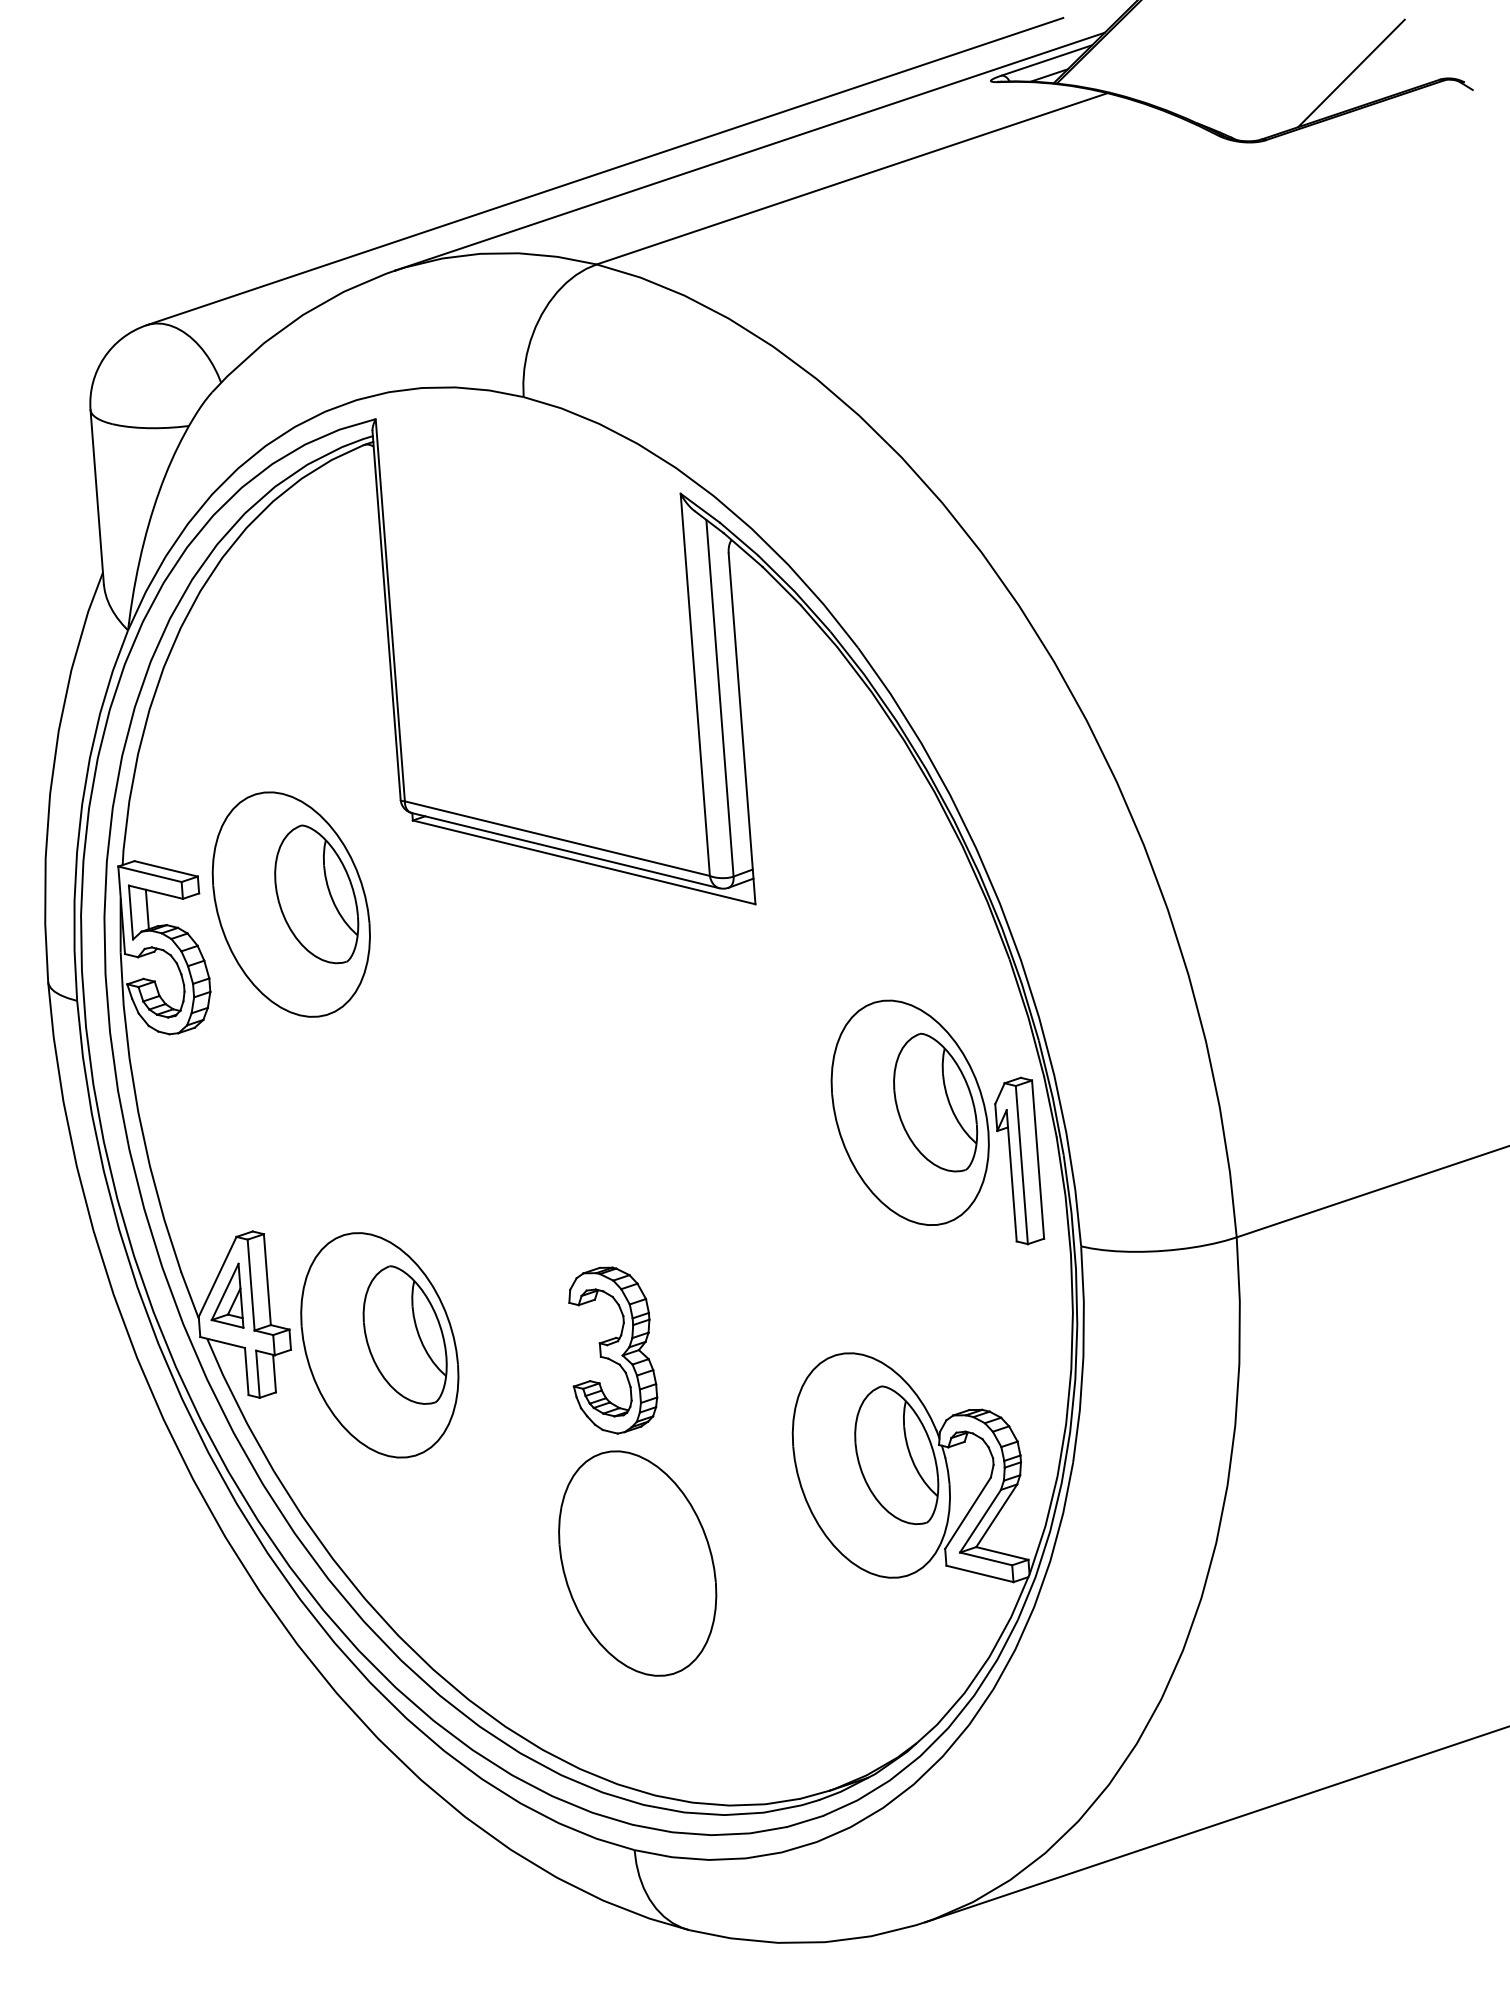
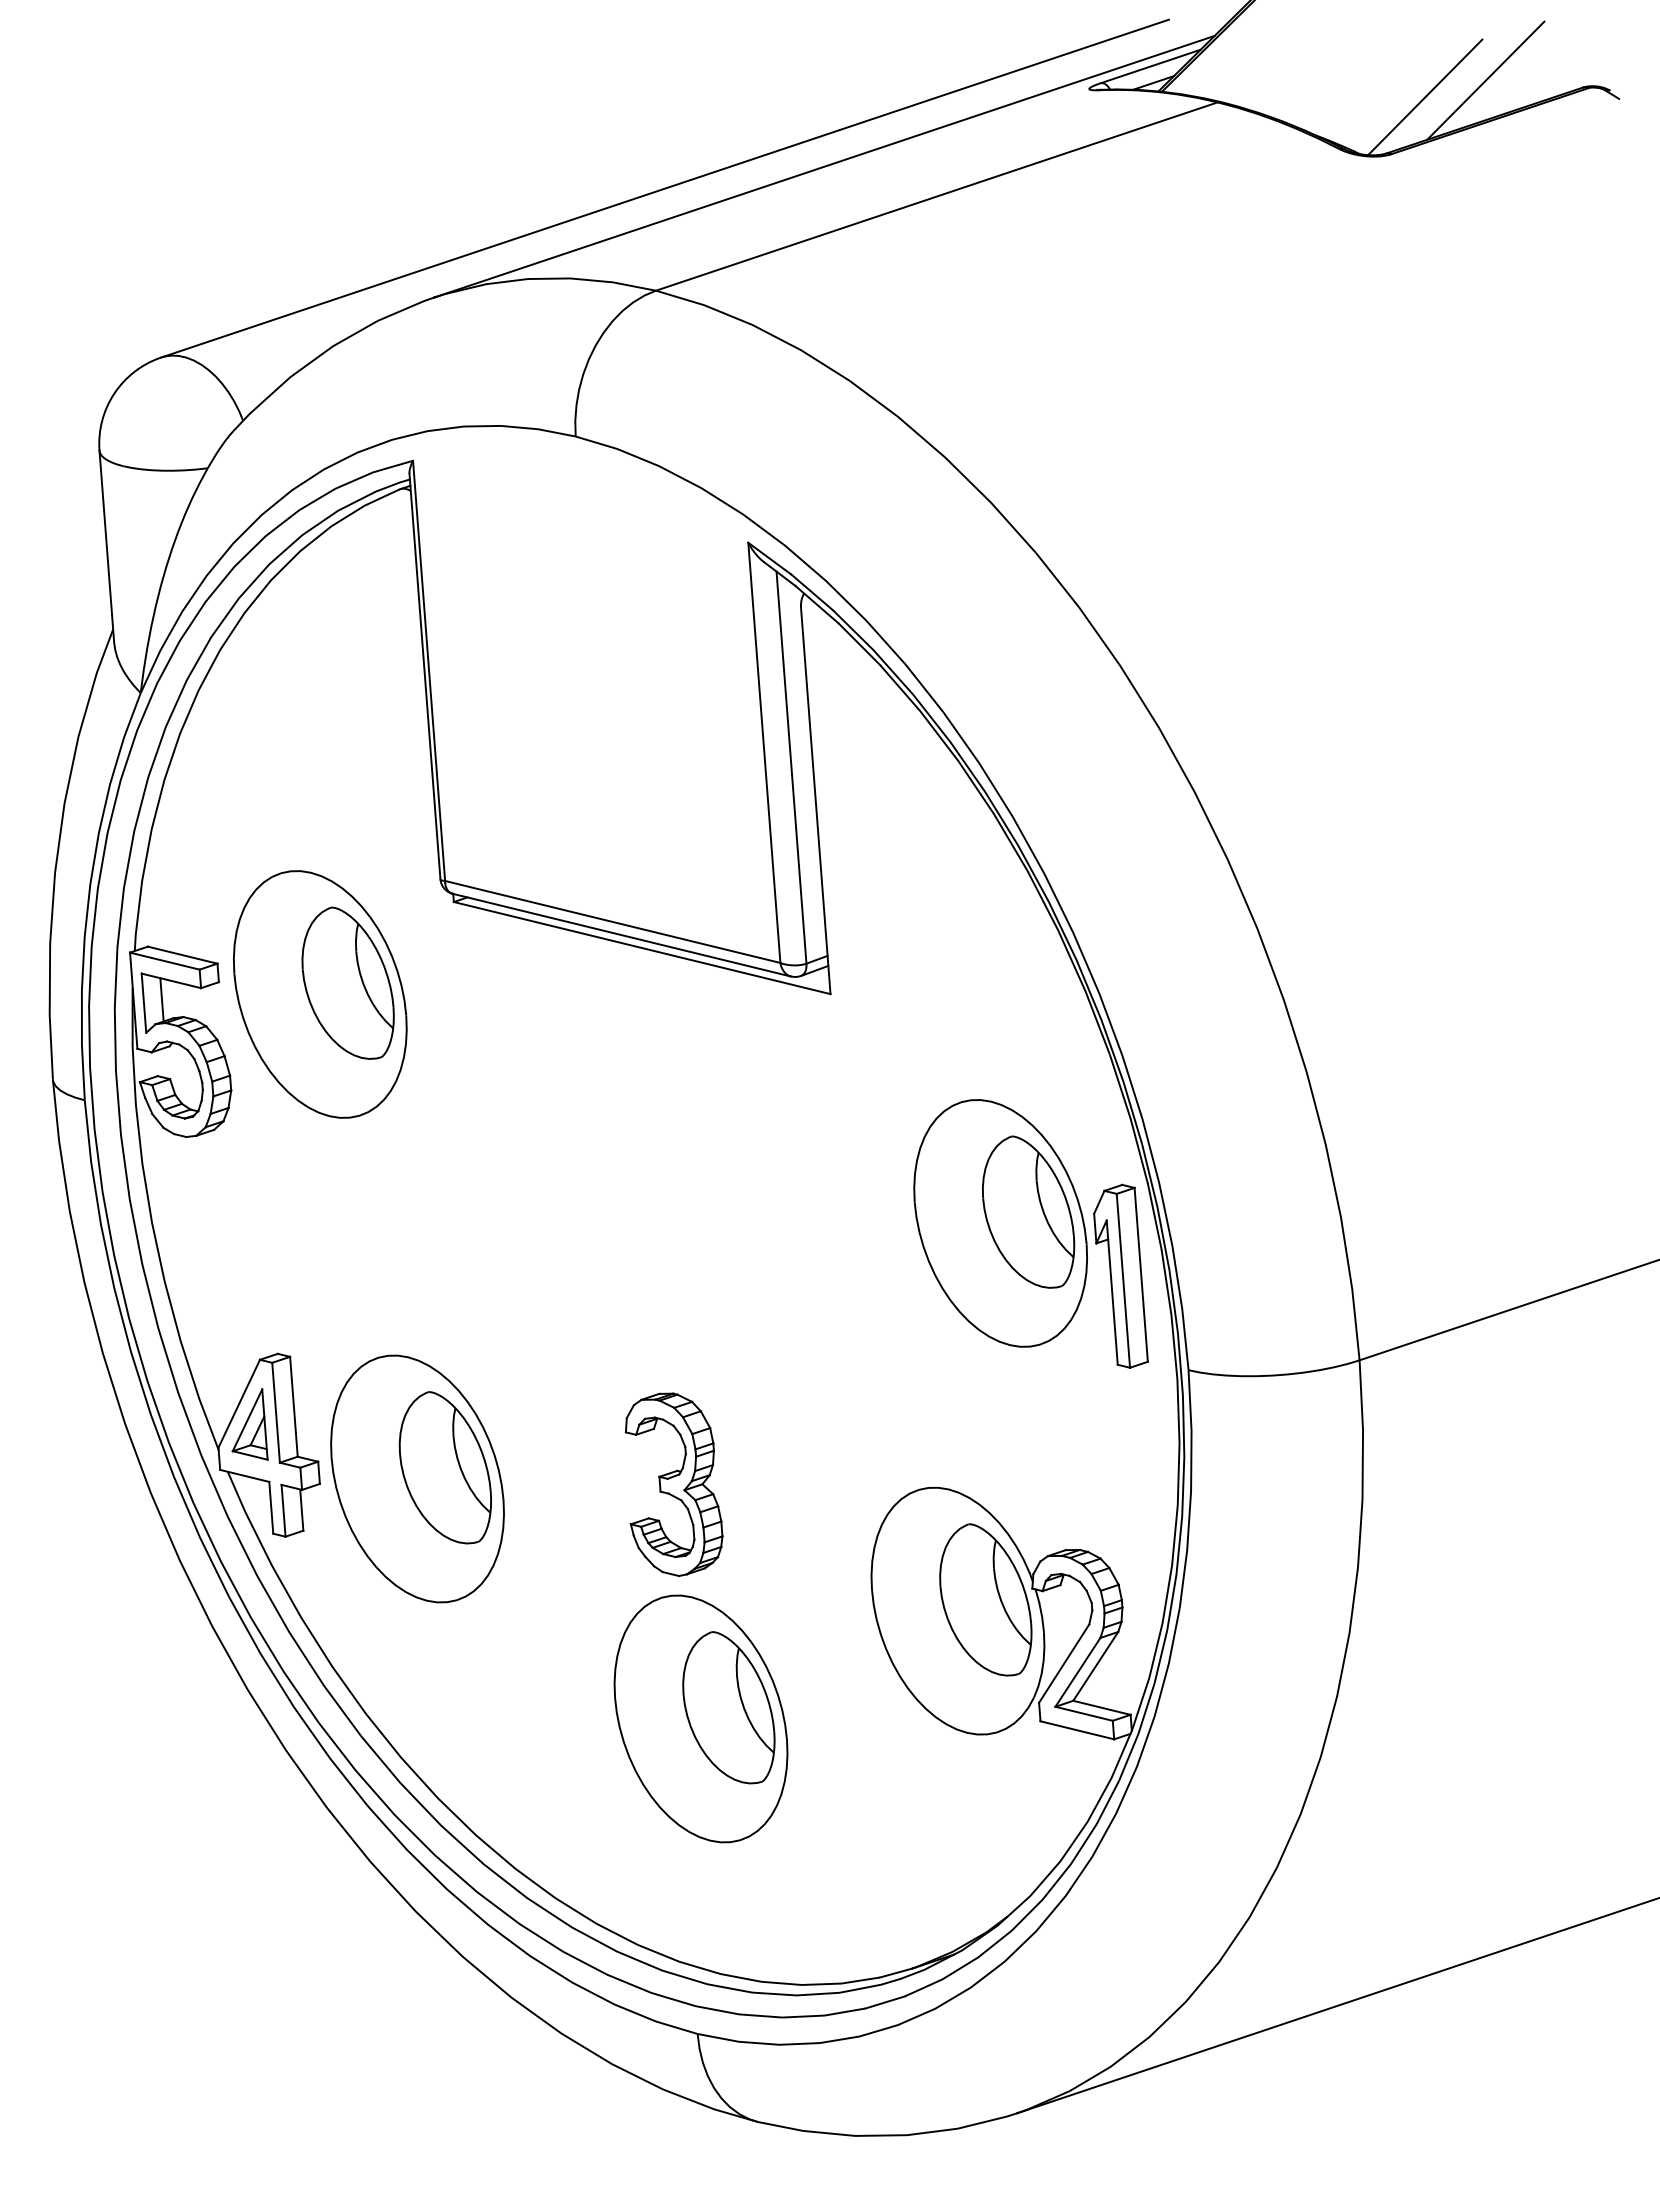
line: (1296, 88) -> (1425, 97), added
part: (662, 1553) -> (728, 1707), added

